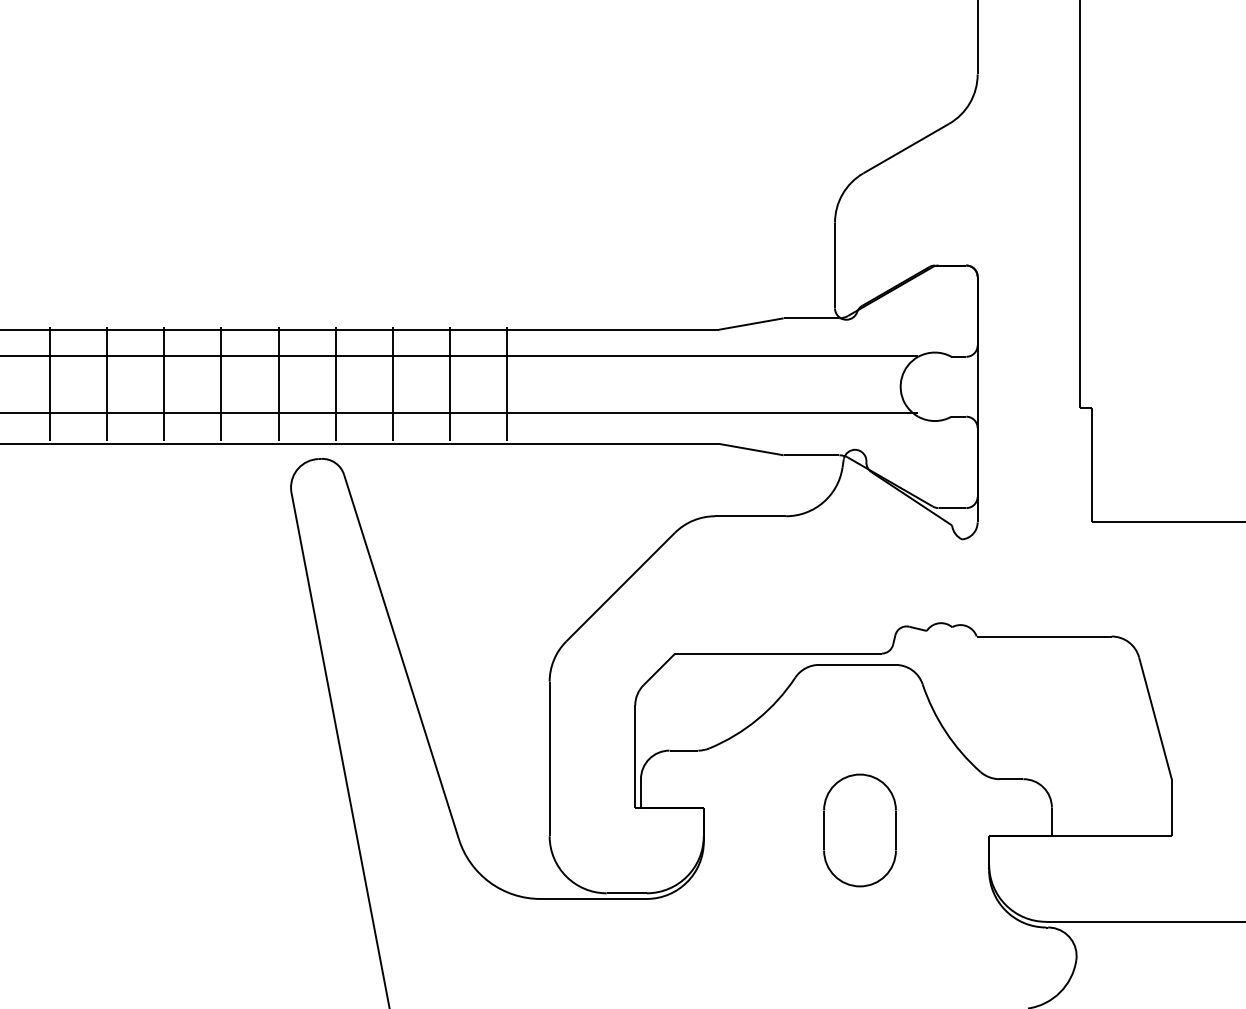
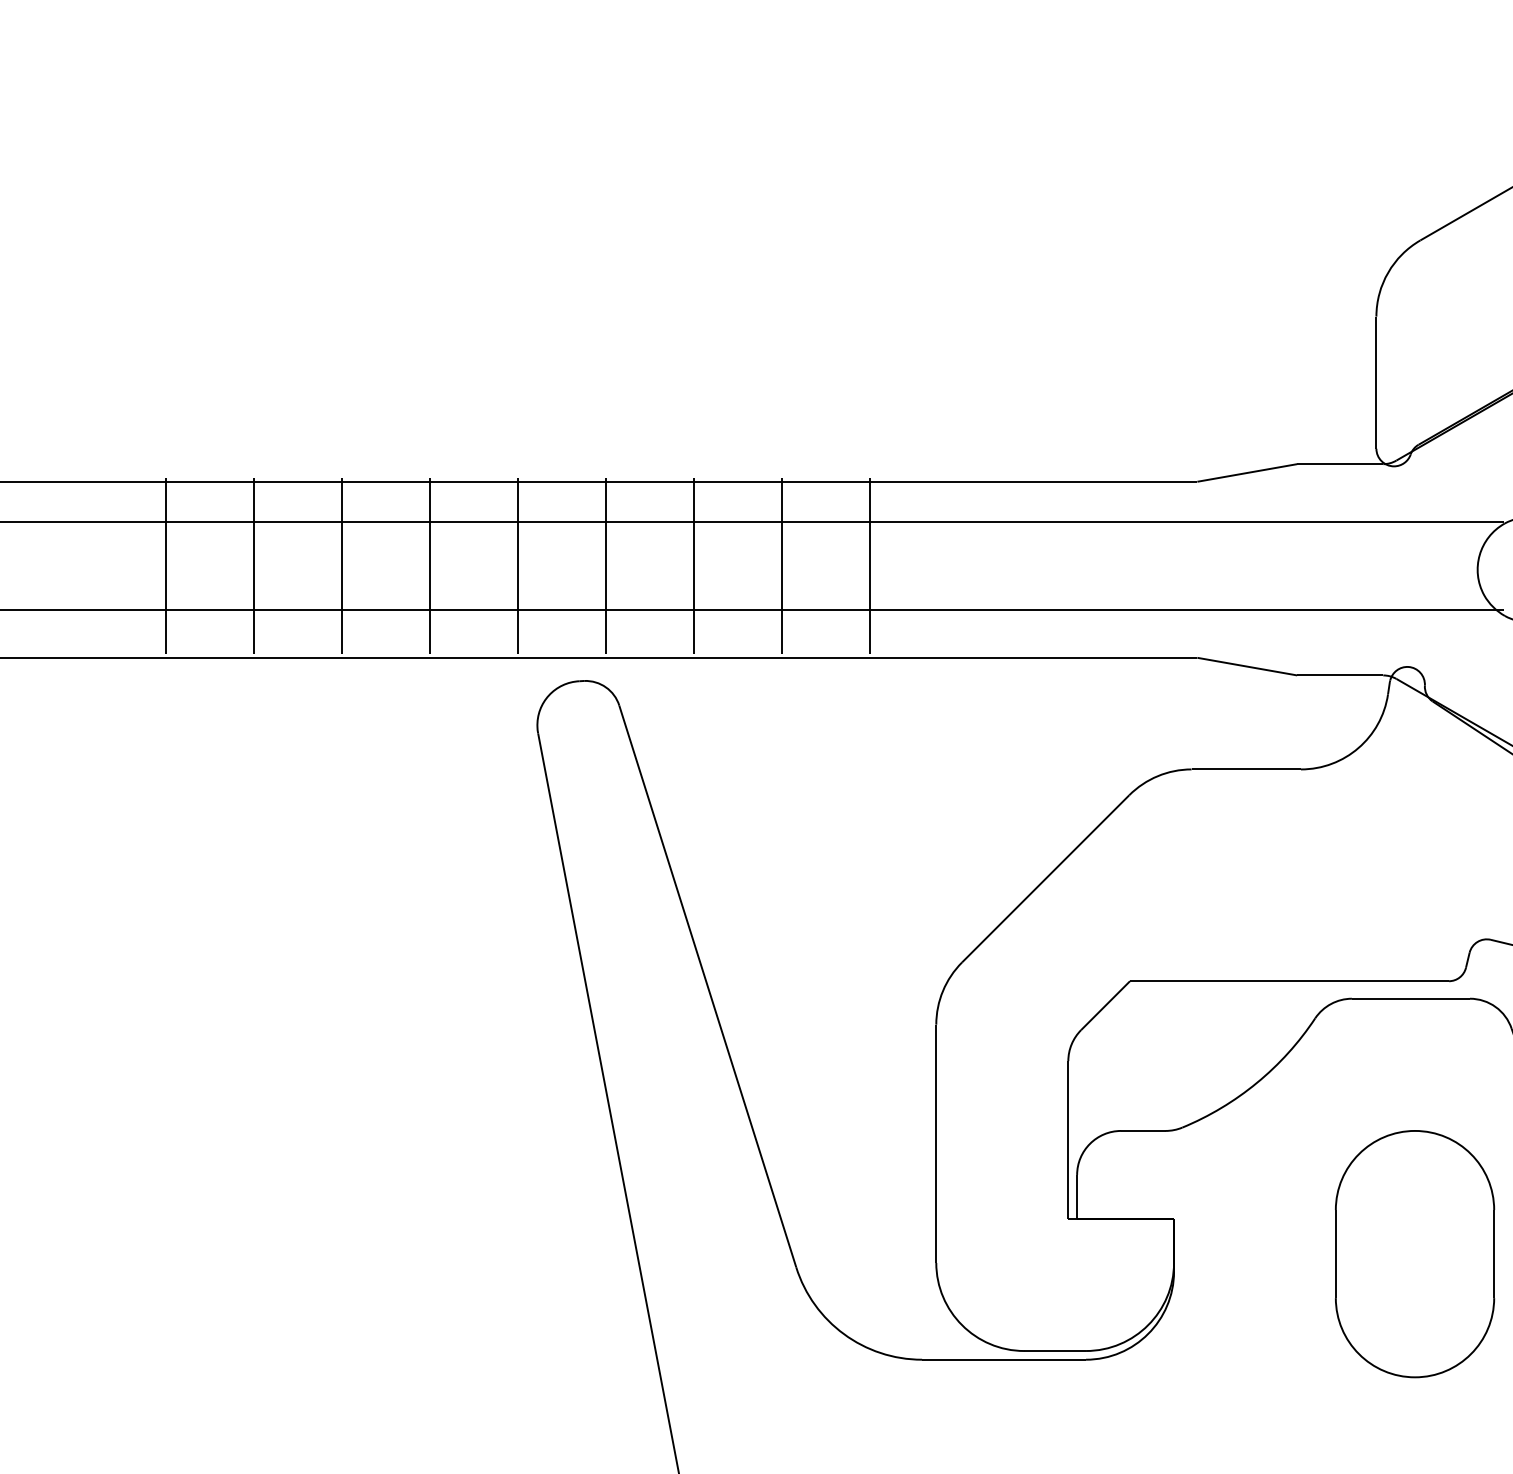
part: (859, 830) -> (1414, 1254), size x1.43

